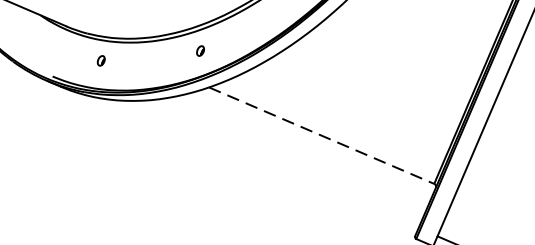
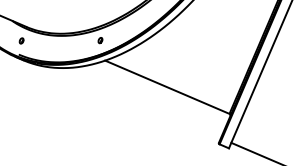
part: (100, 60) -> (21, 40), moved
line: (321, 136) -> (167, 87), dashed -> solid

